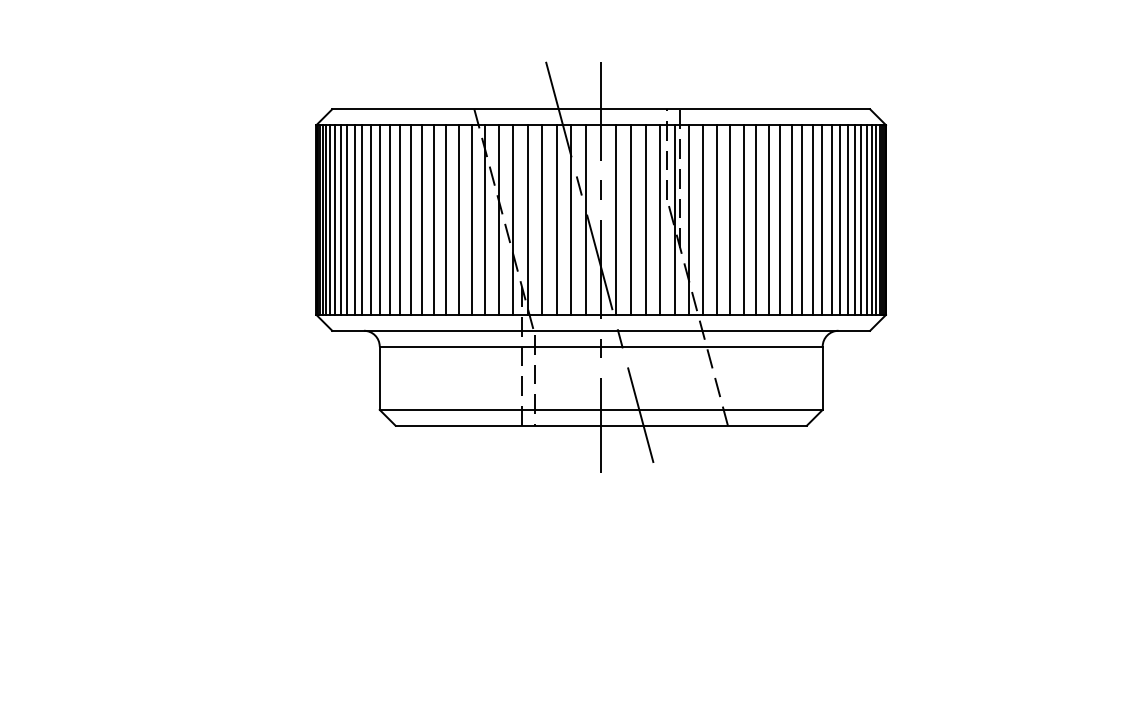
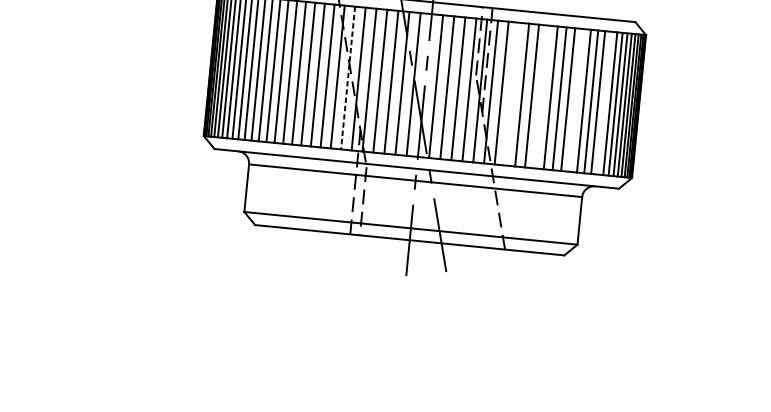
line: (717, 219) -> (512, 93), removed
line: (756, 219) -> (541, 96), removed
line: (802, 219) -> (576, 100), removed
line: (839, 219) -> (604, 102), removed
line: (499, 220) -> (348, 78), solid -> dashed

